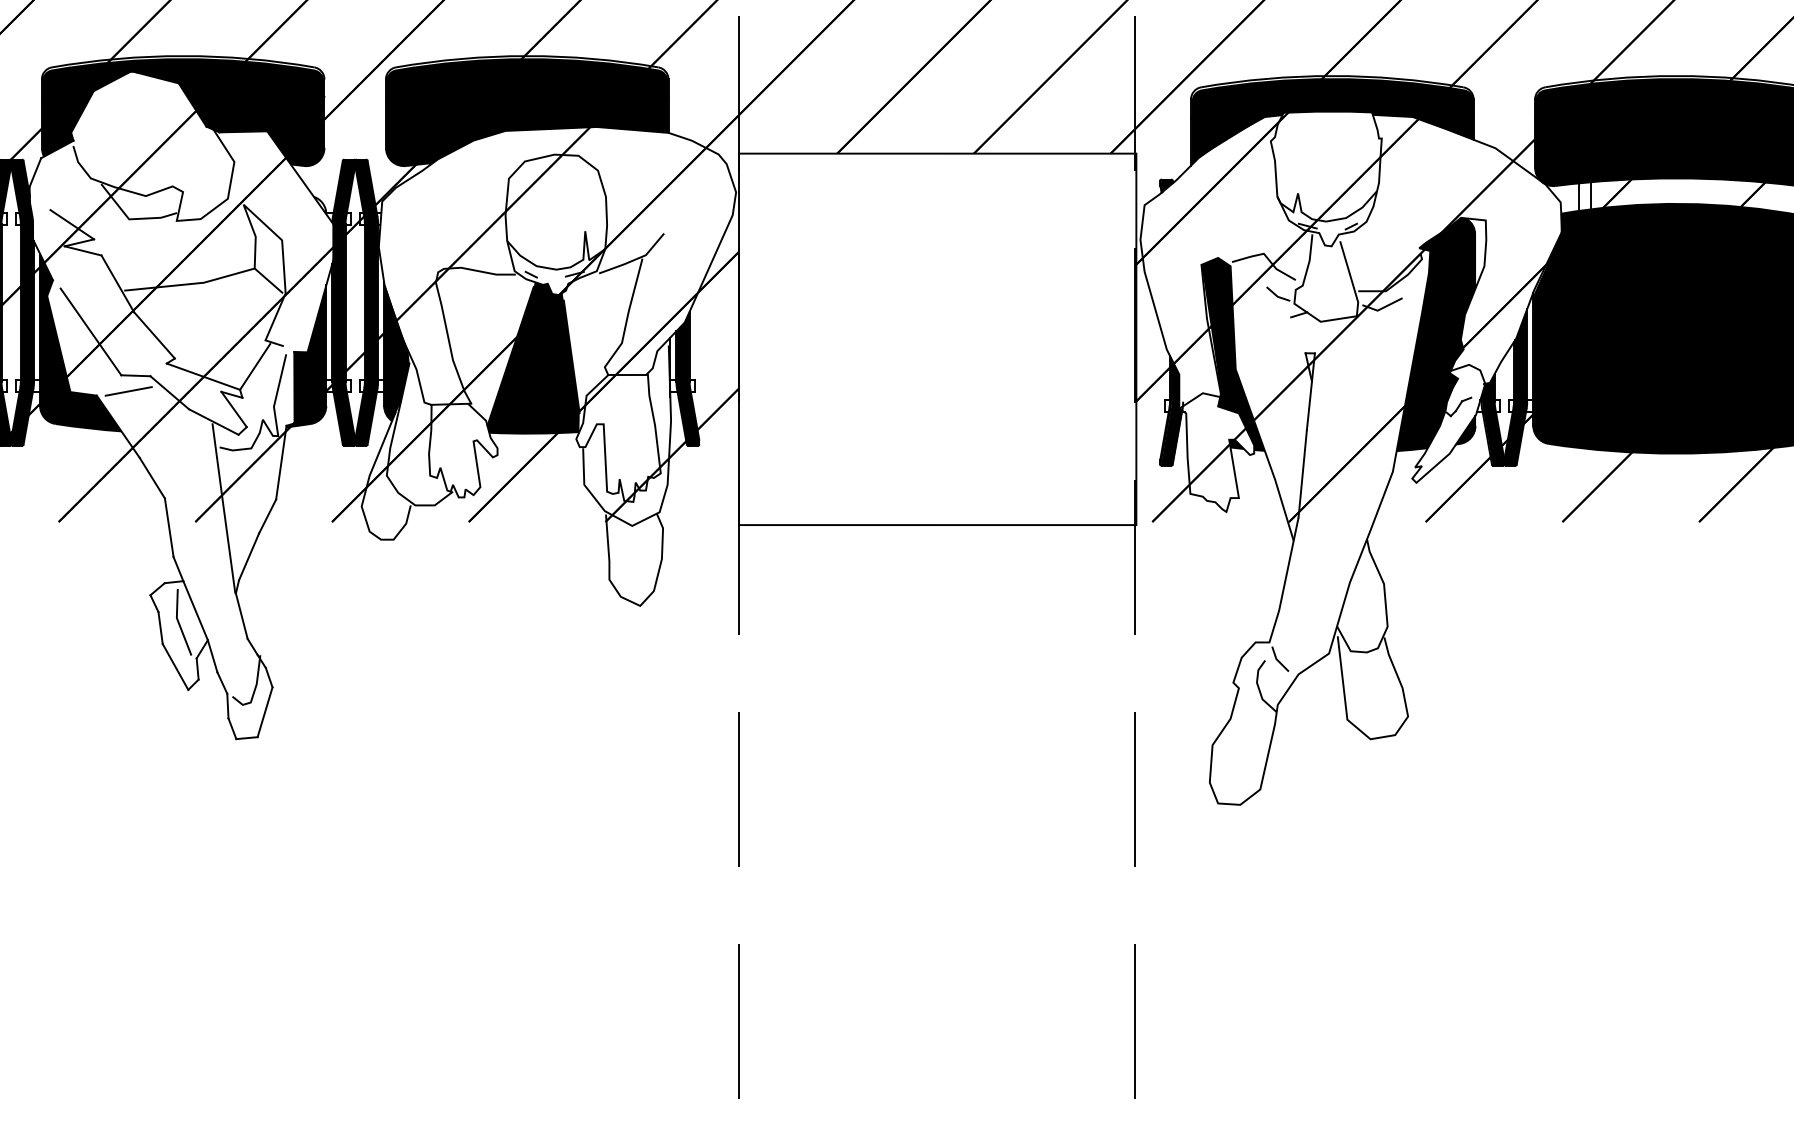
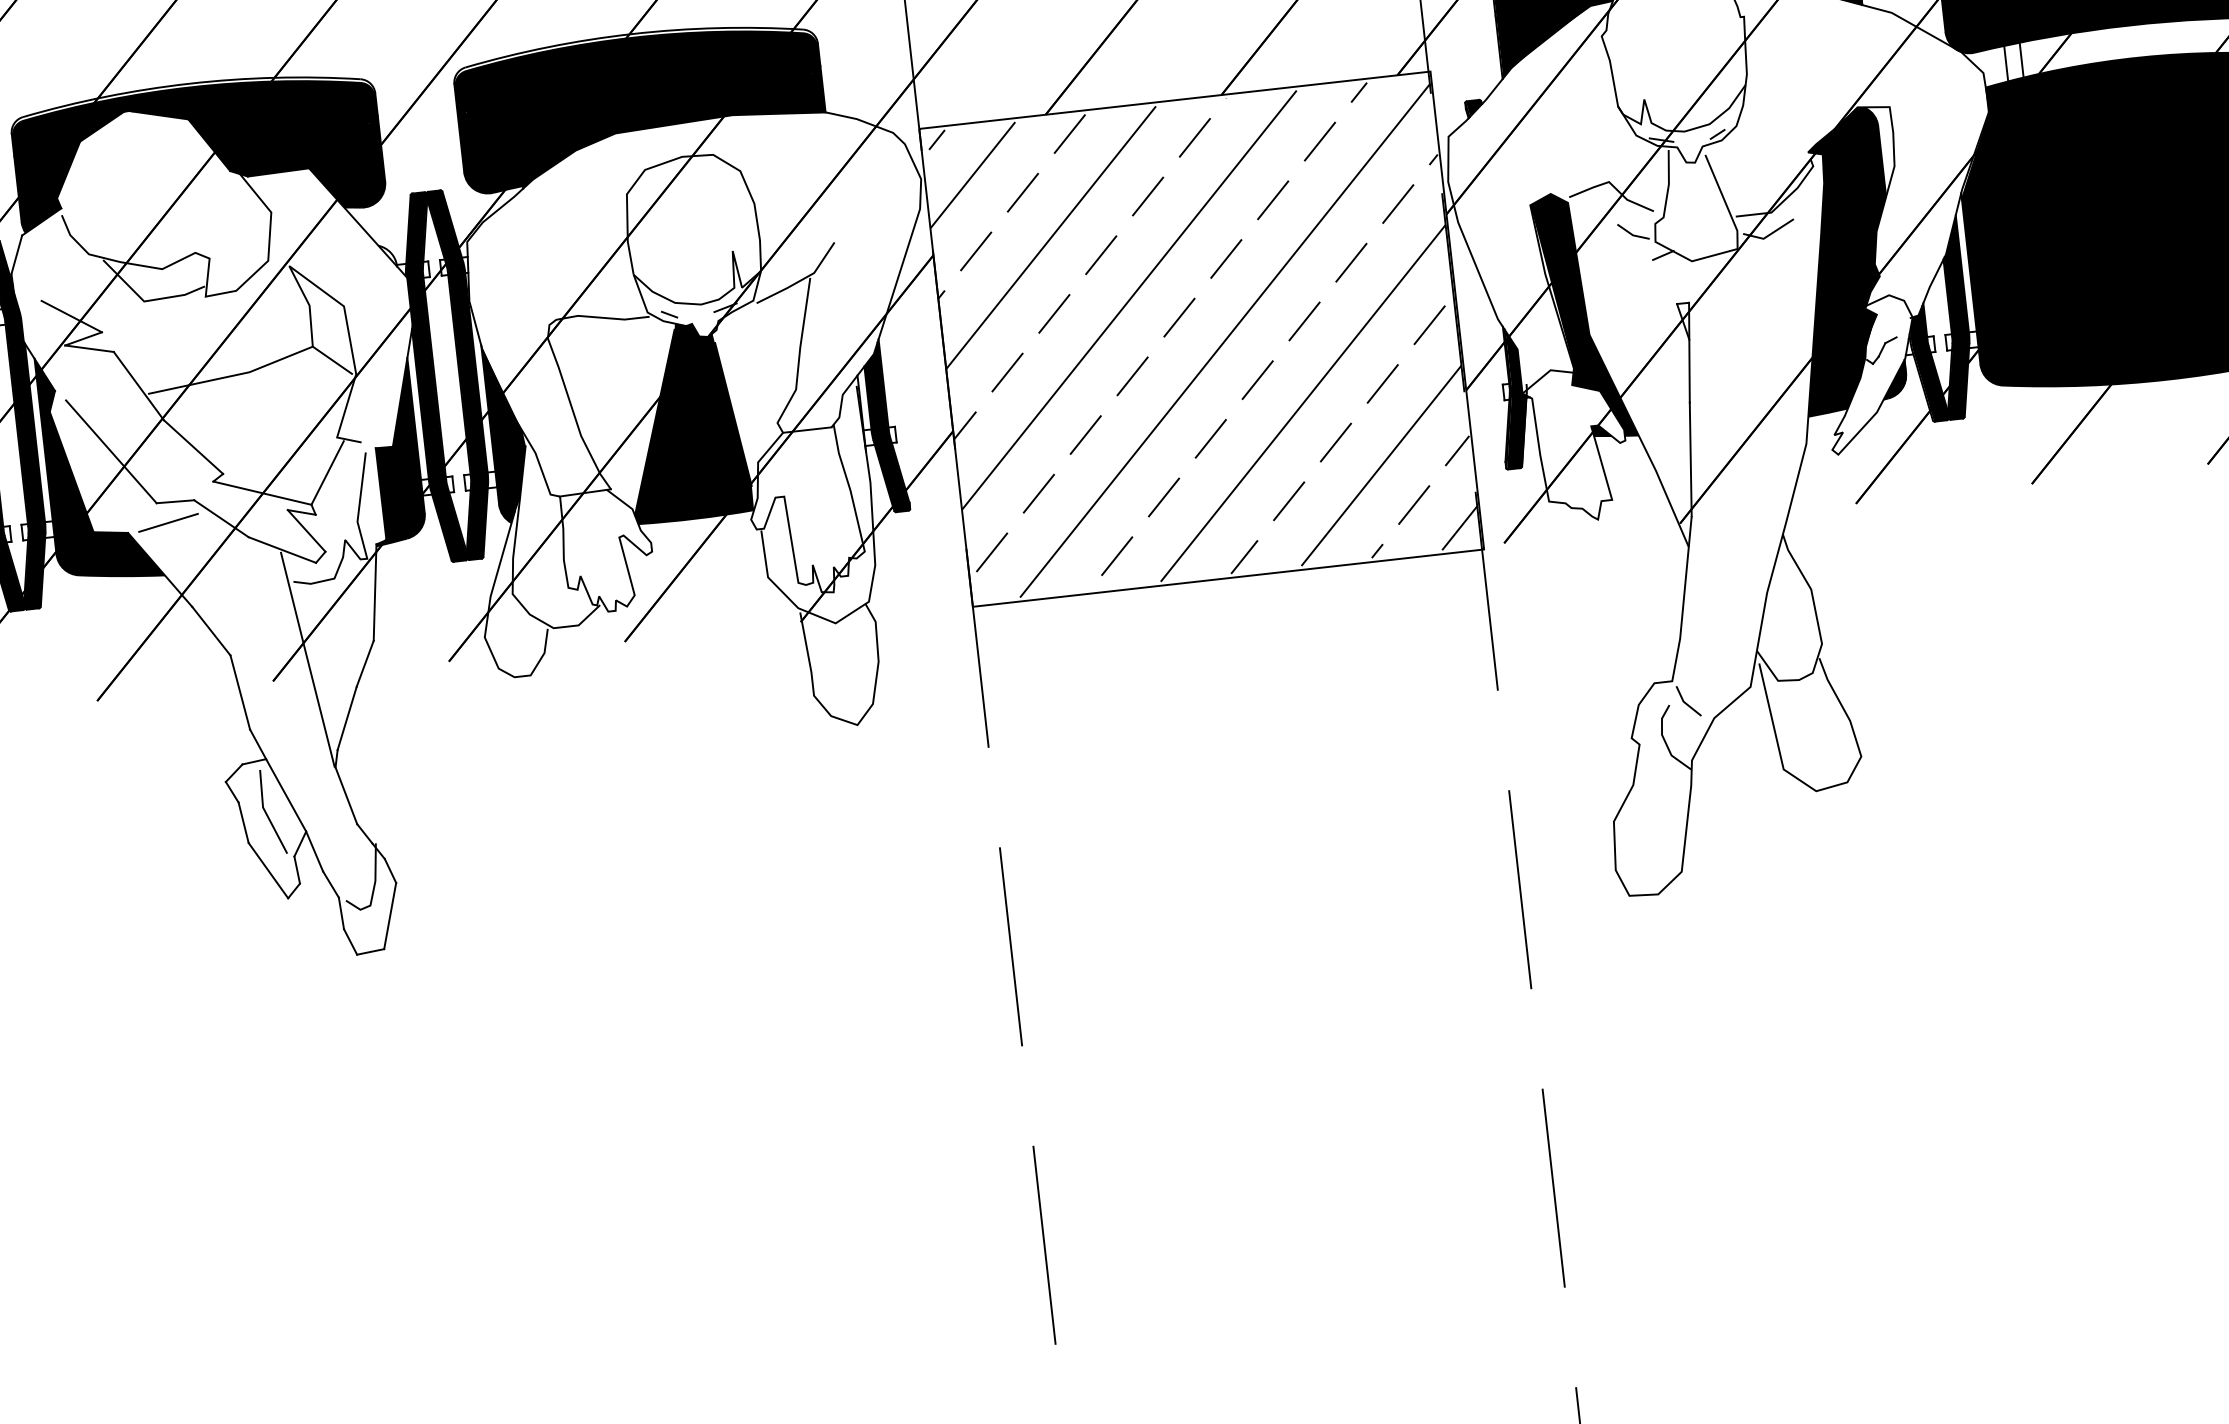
hatch: (936, 339) -> (1200, 339), added

